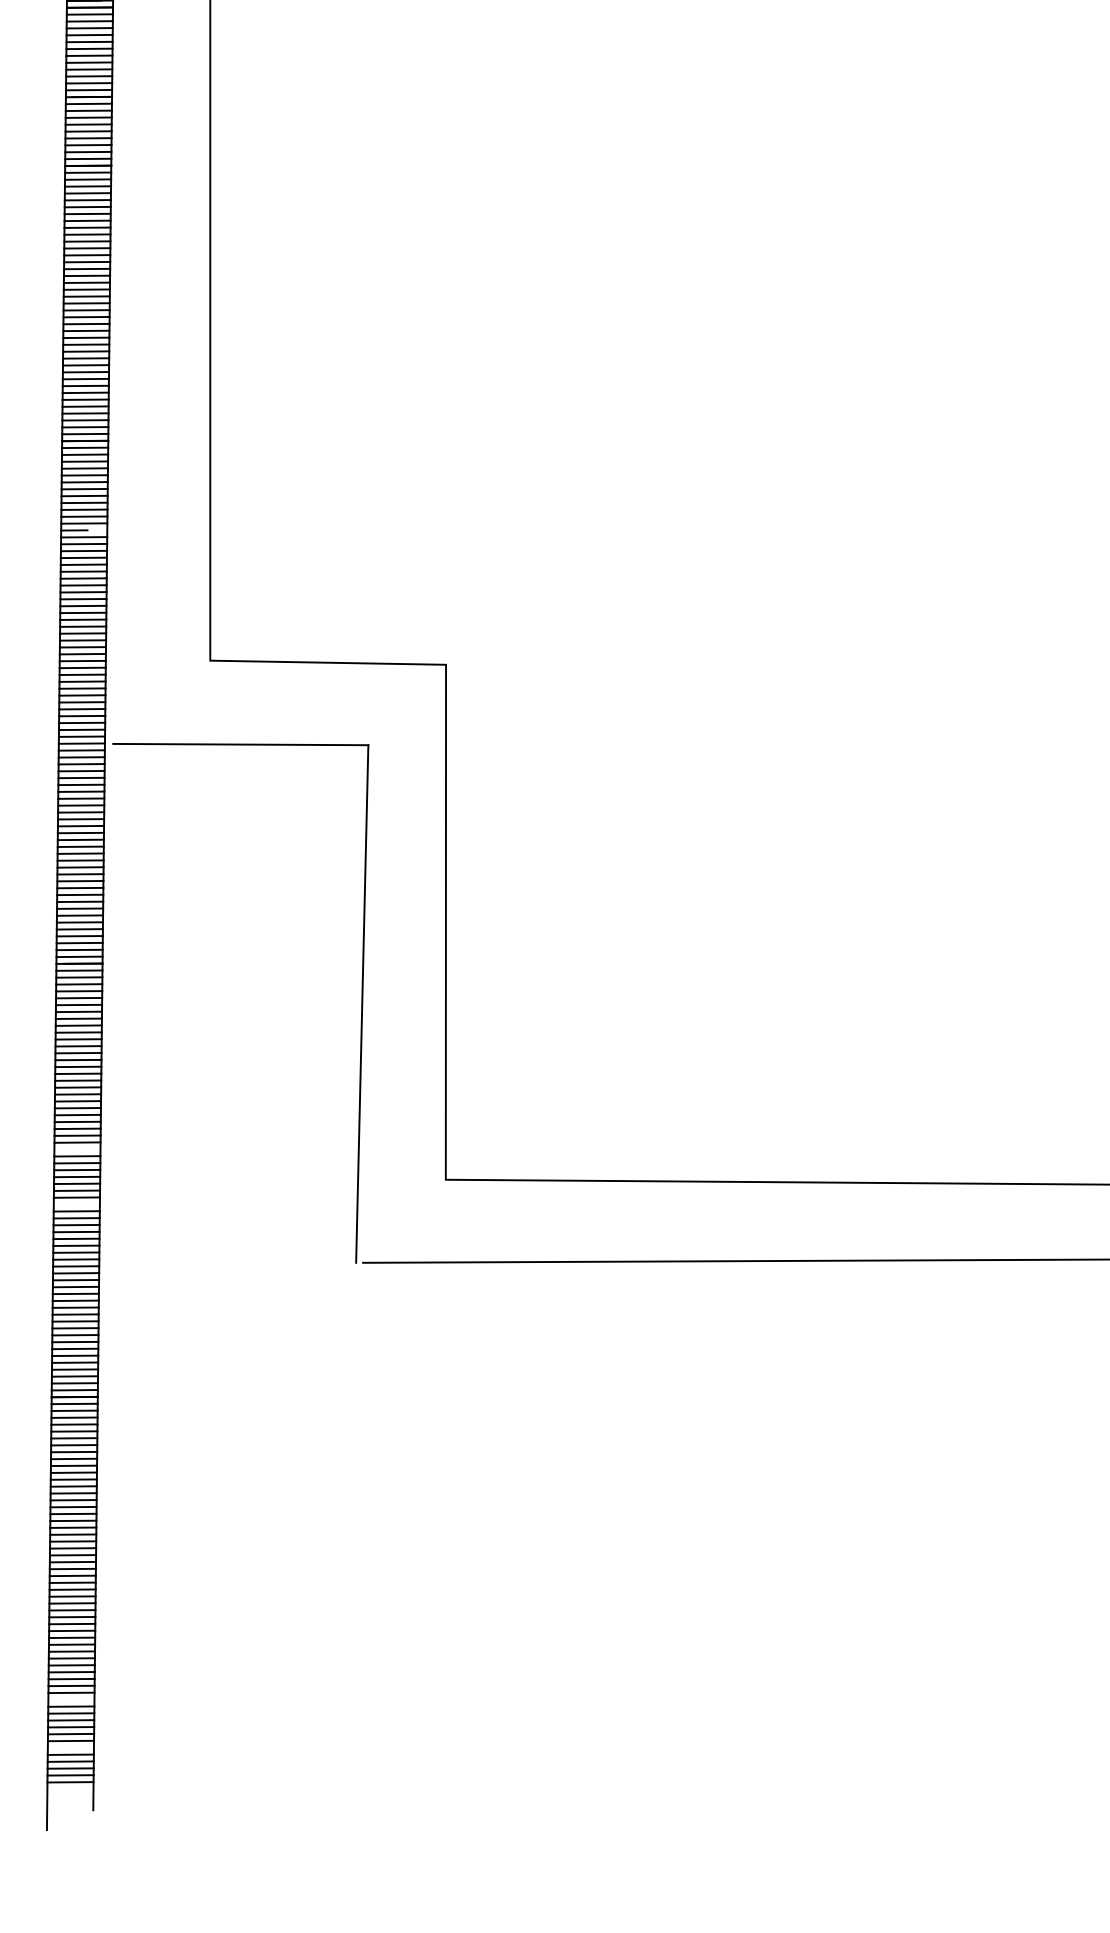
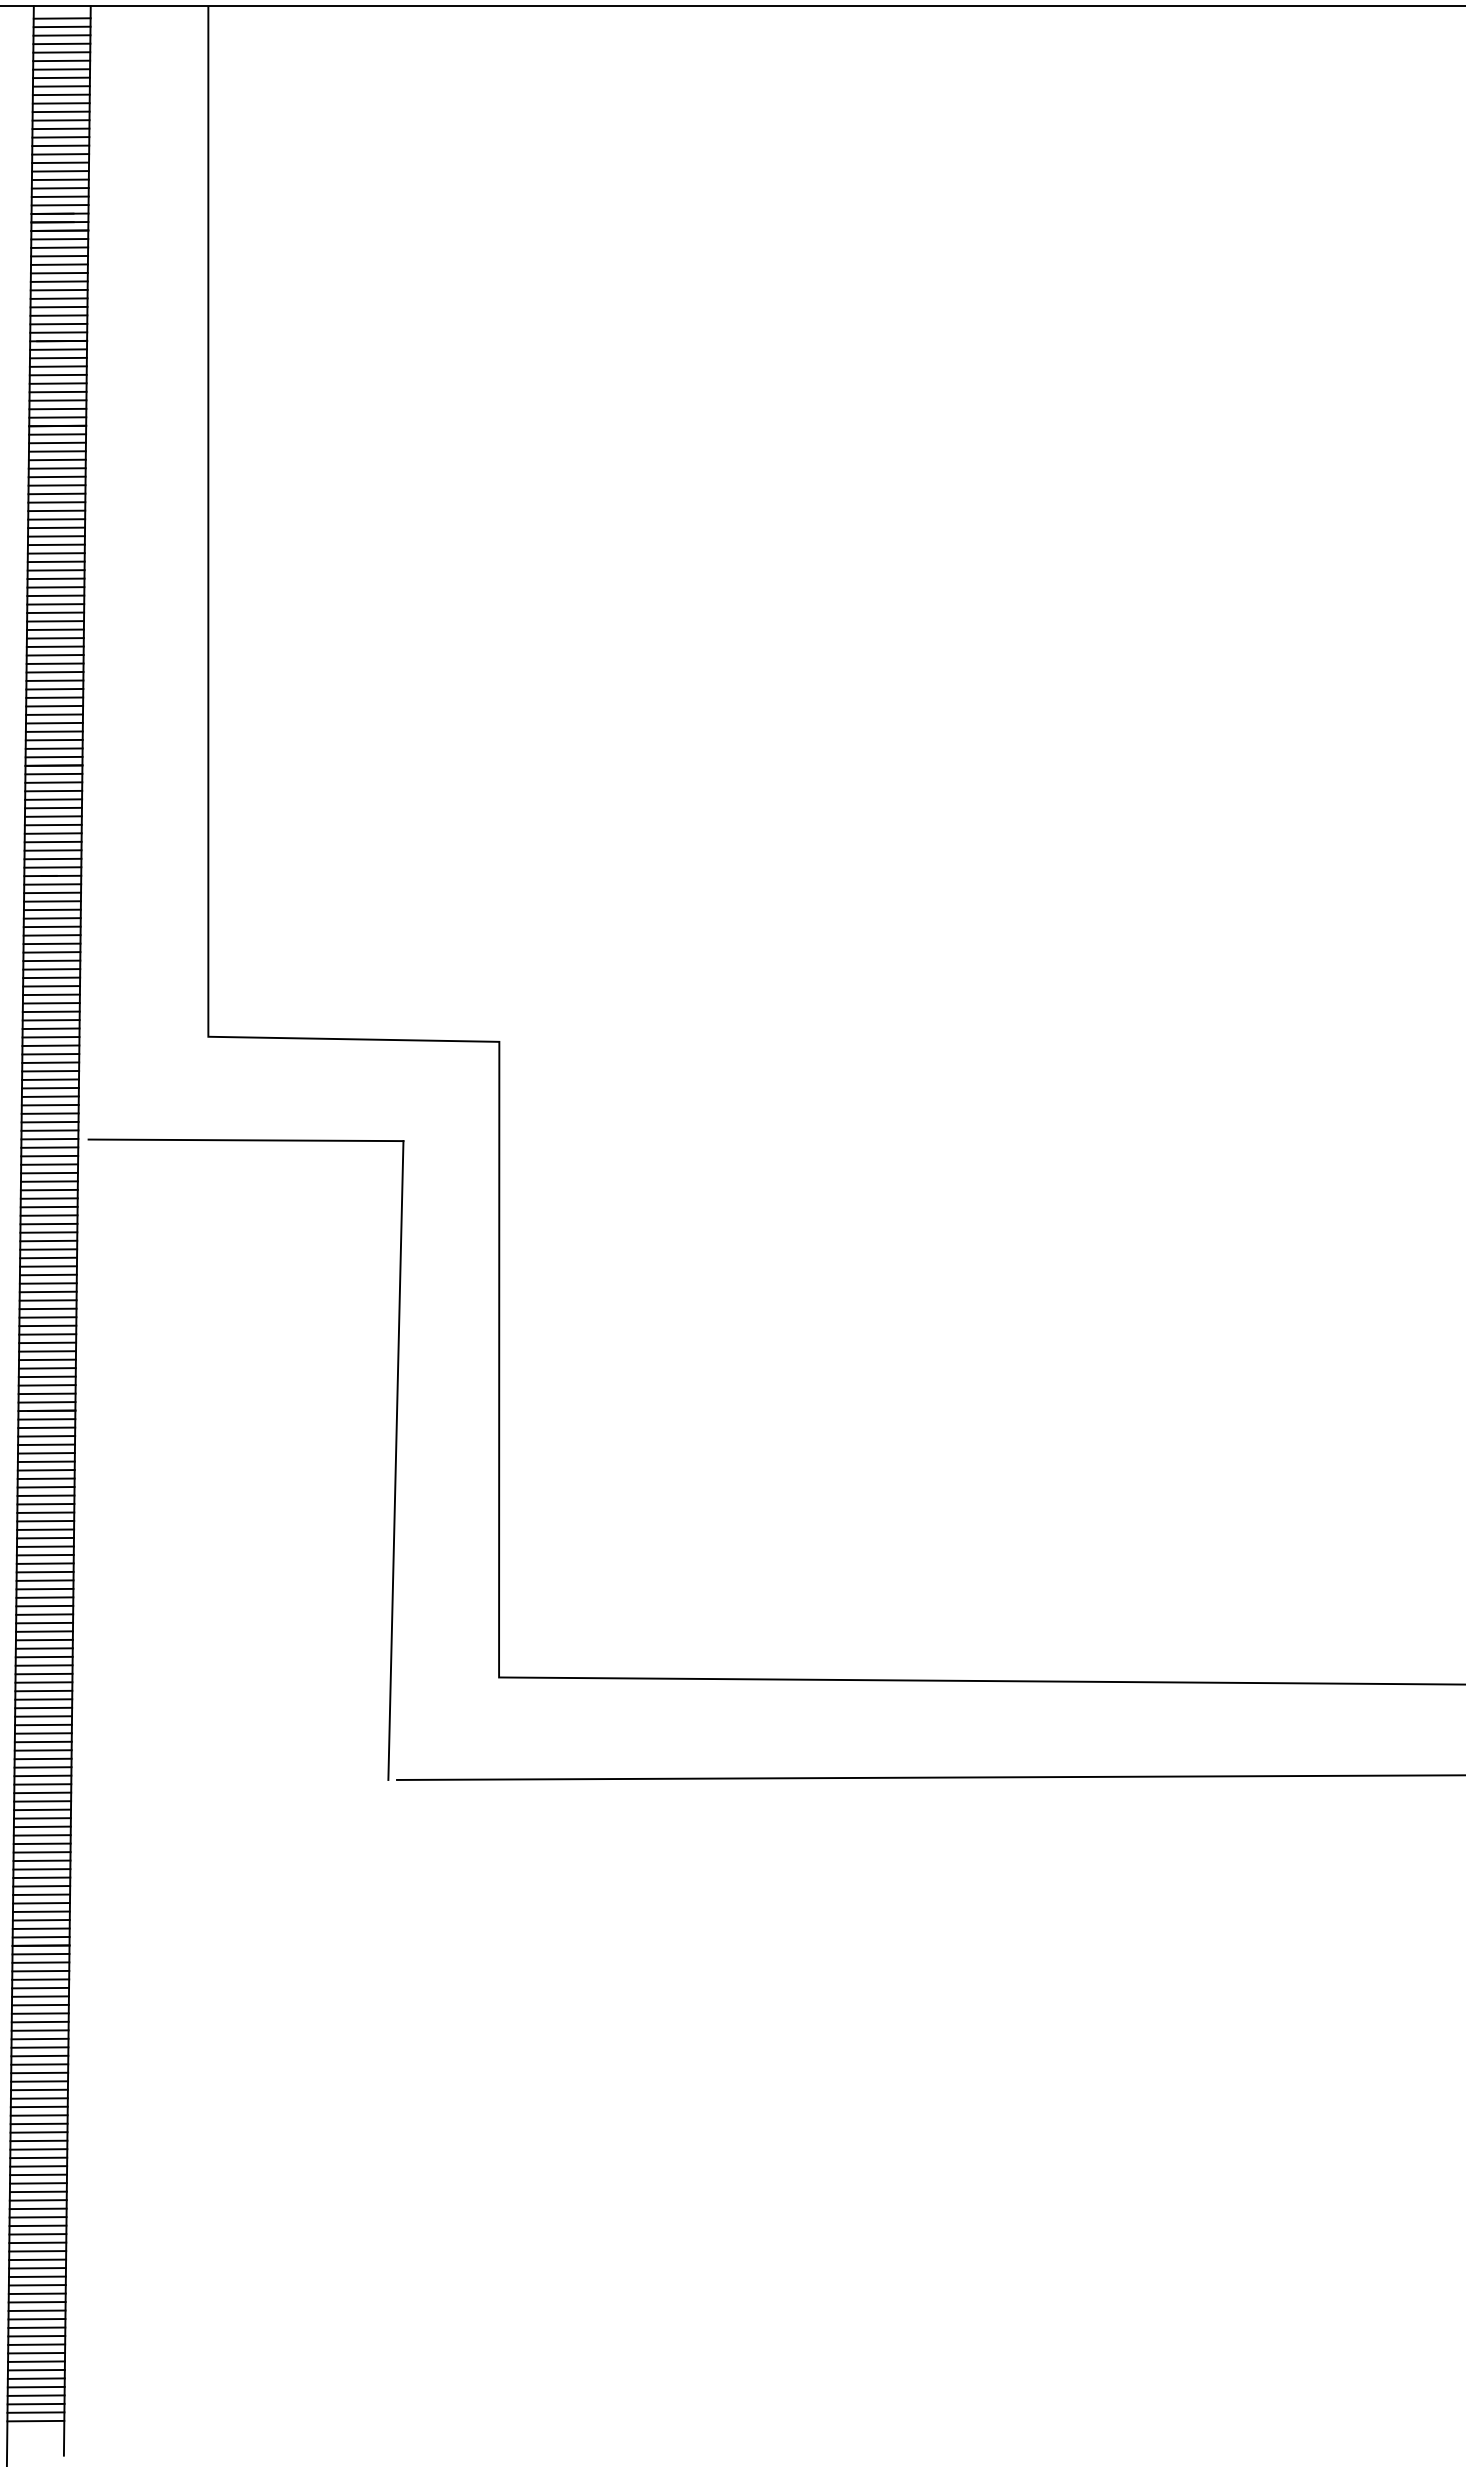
line: (91, 530) -> (61, 875), added
line: (77, 1149) -> (44, 1639), added
line: (76, 1204) -> (43, 1707), added
line: (71, 1699) -> (36, 2319), added
line: (70, 1747) -> (35, 2378), added

